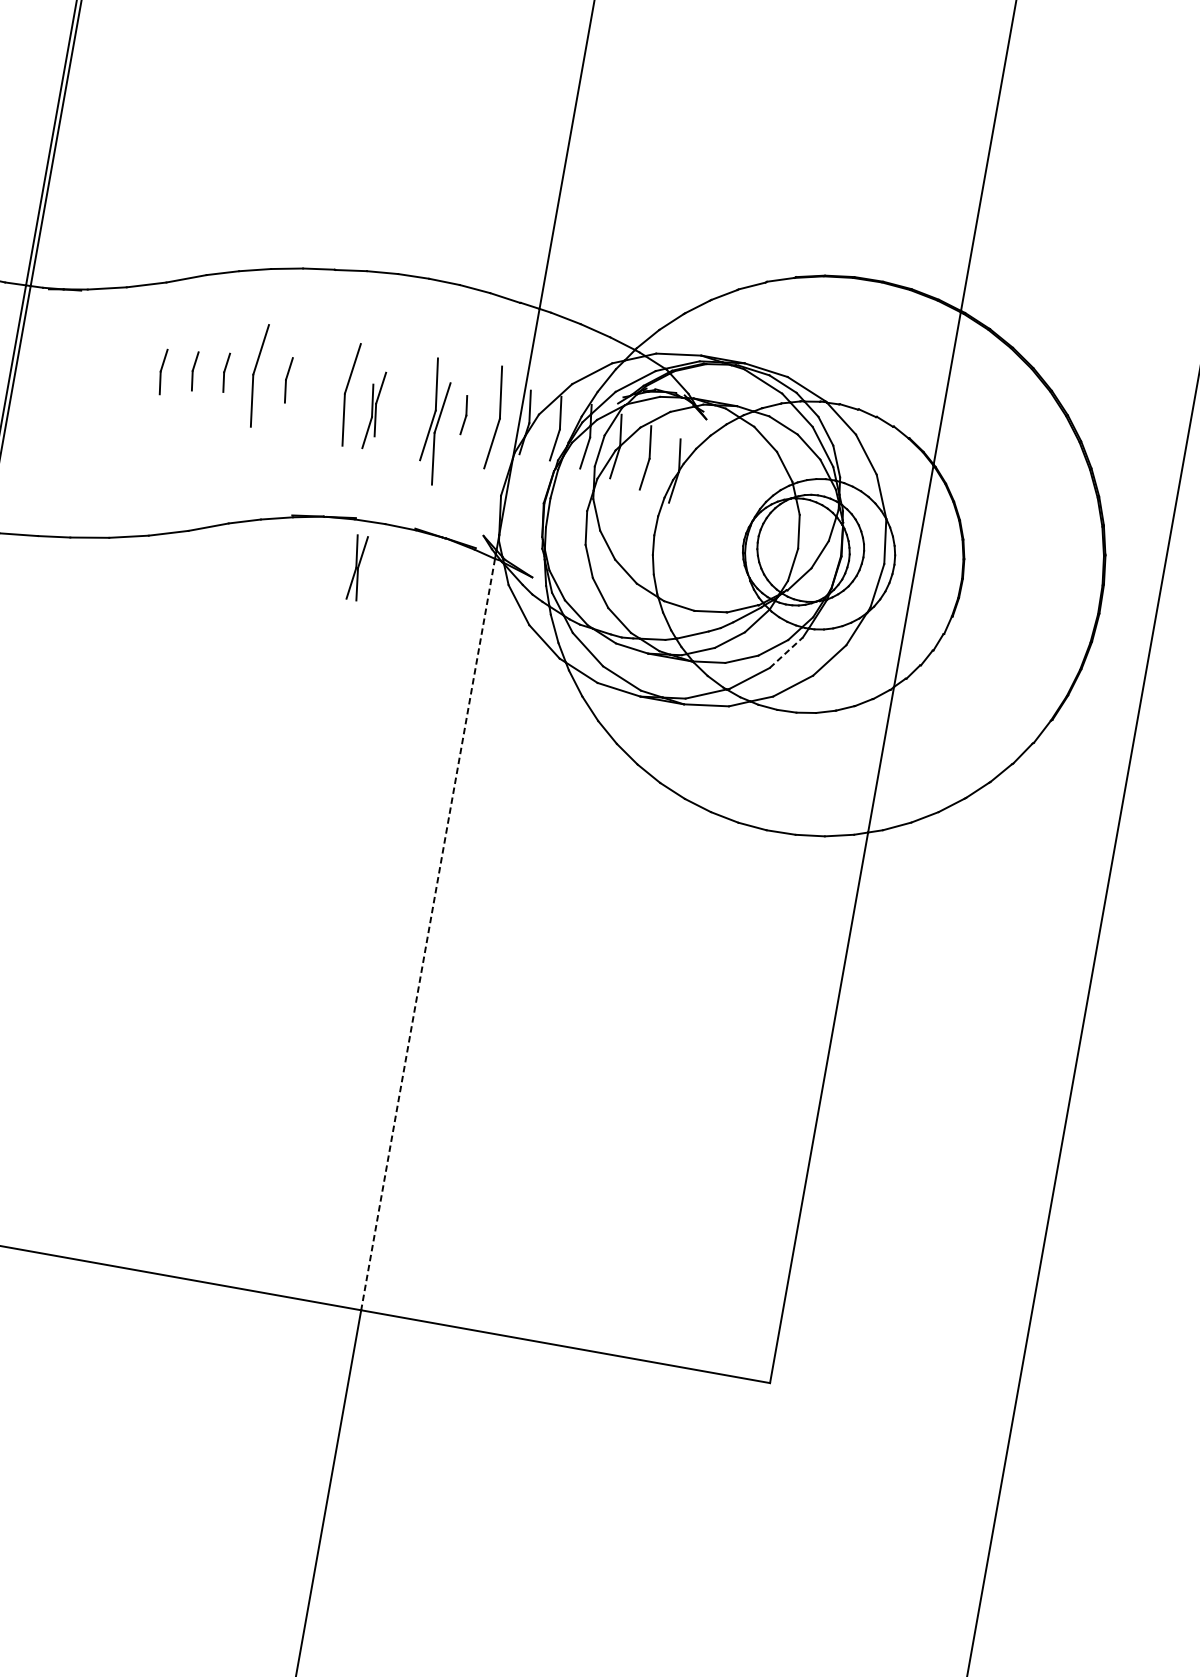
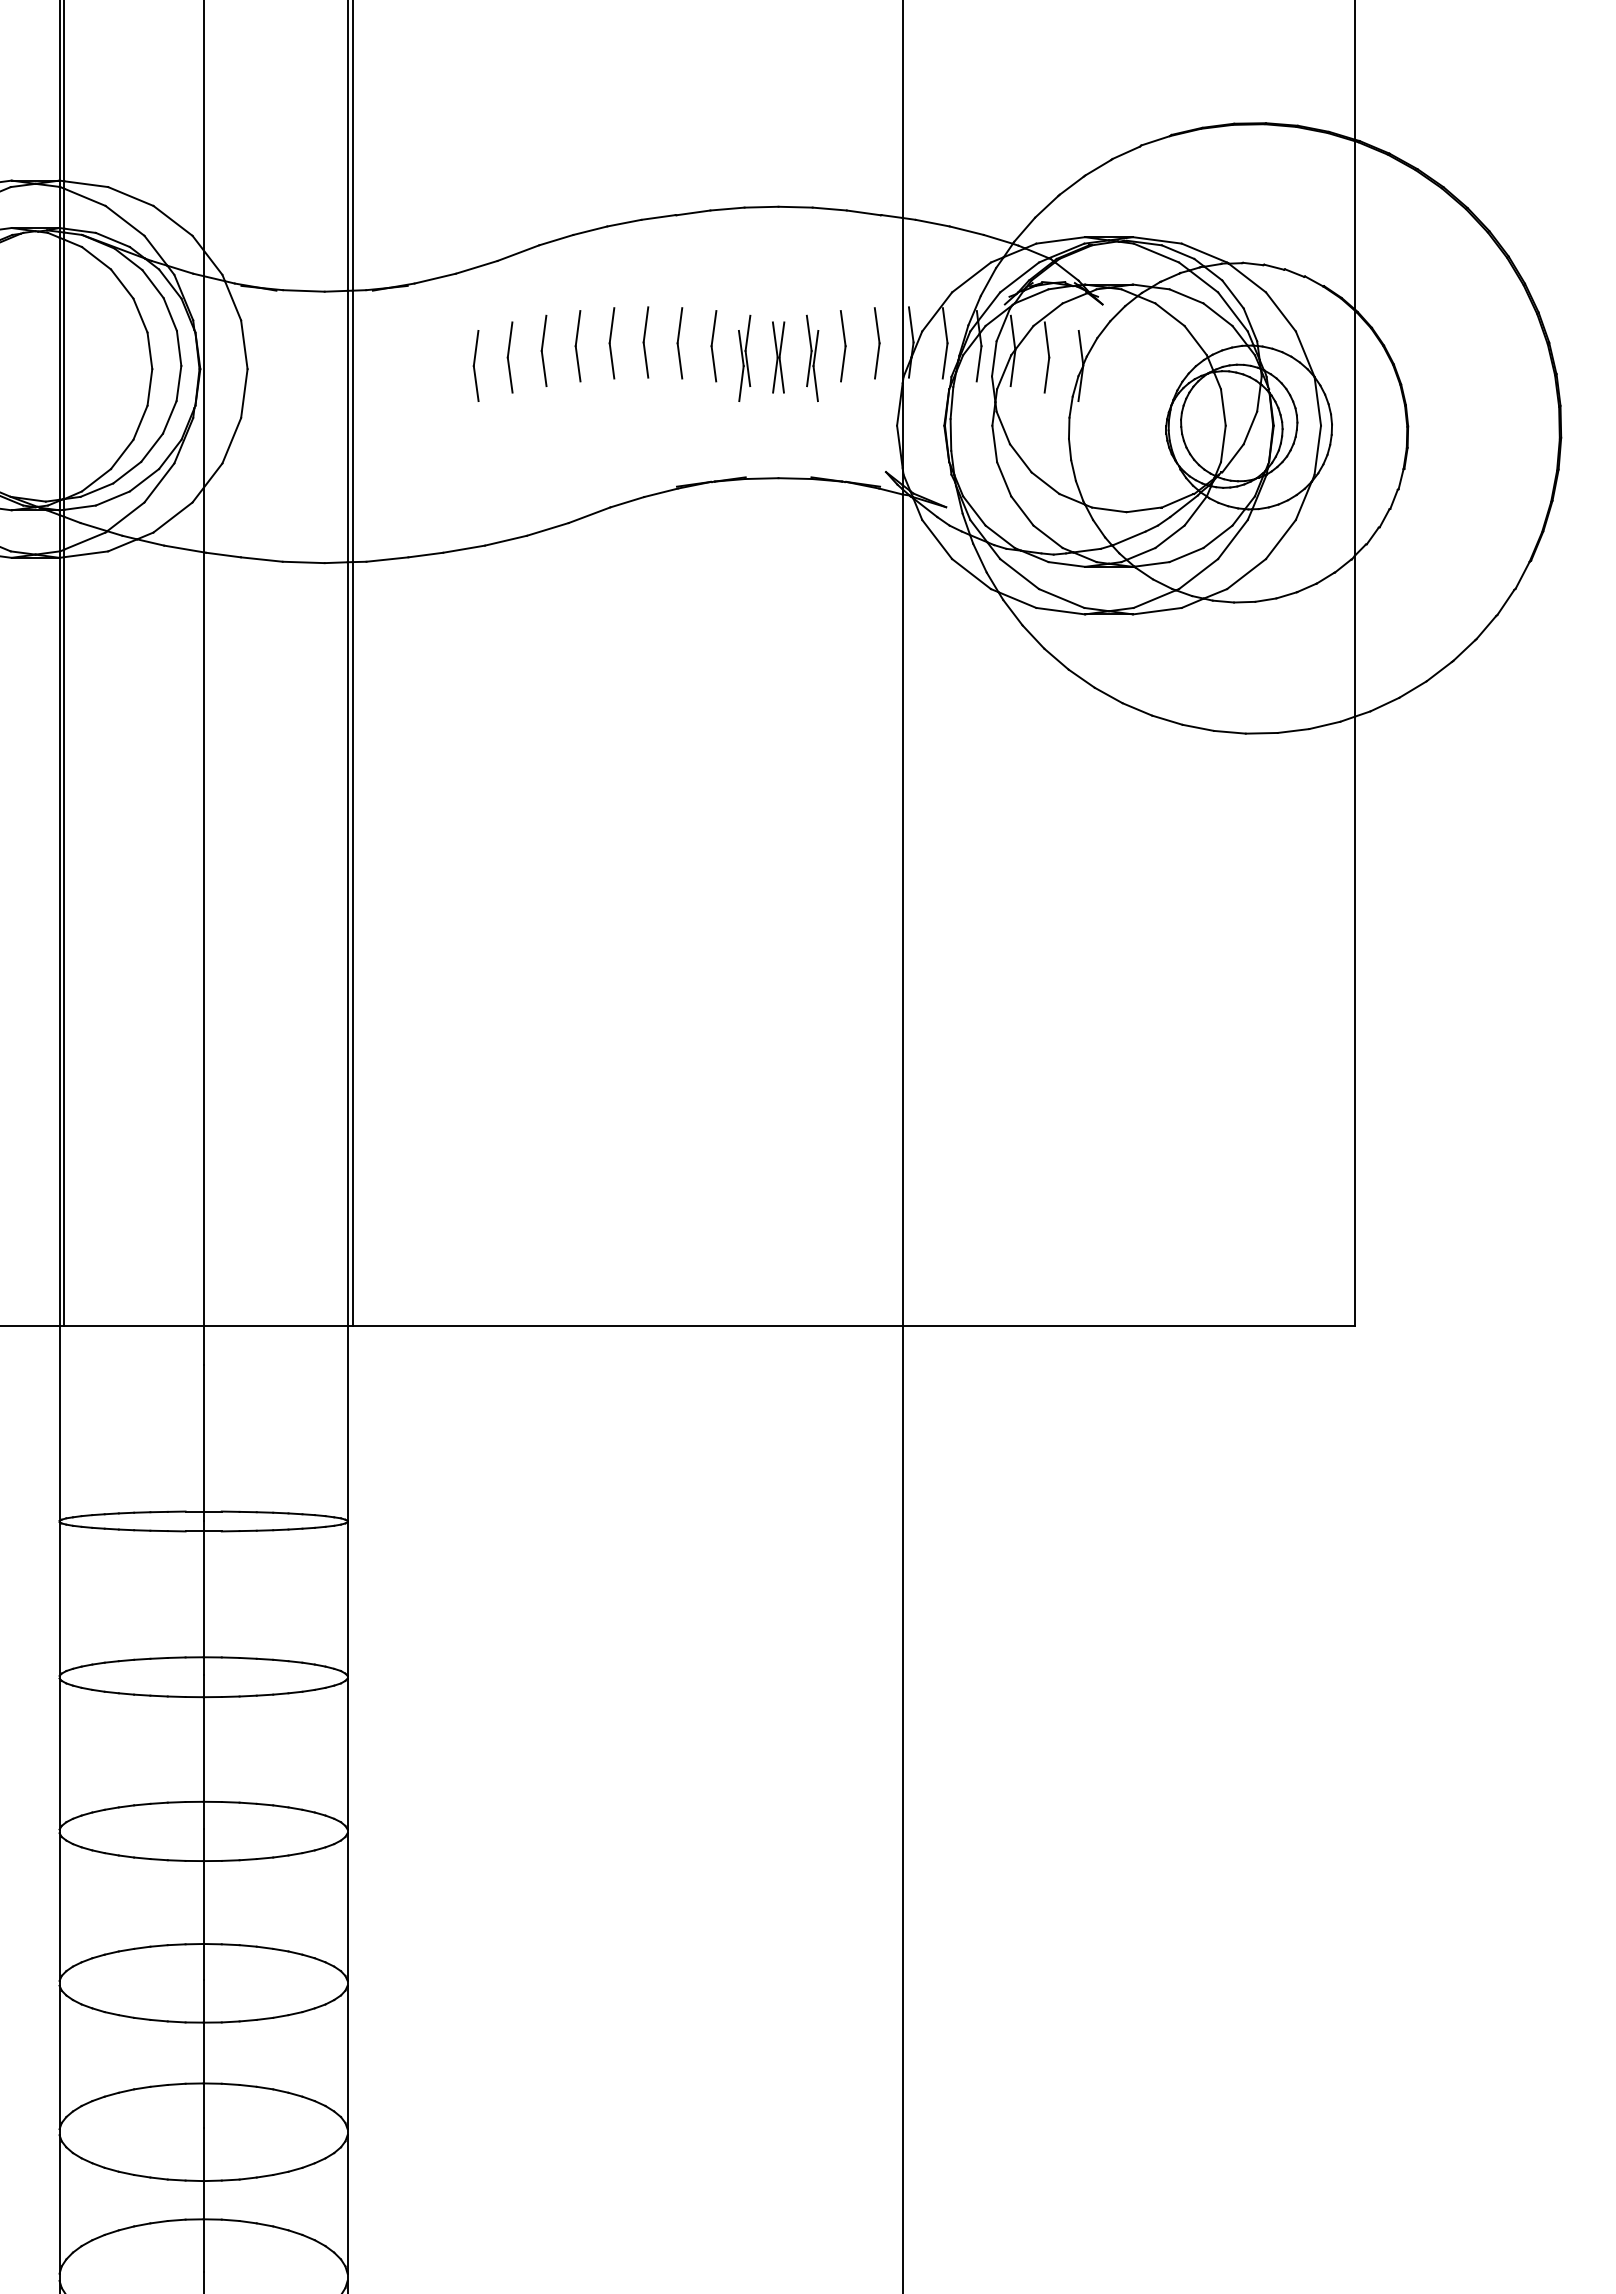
part: (193, 370) -> (543, 350), size x1.67
part: (161, 371) -> (509, 357), size x1.43
part: (224, 372) -> (577, 346), size x1.67
part: (129, 373) -> (475, 365), added
part: (256, 375) -> (611, 343), size x0.62
part: (287, 380) -> (645, 342), size x1.43
part: (317, 386) -> (679, 343), added
part: (347, 394) -> (713, 346), size x0.62
part: (464, 415) -> (842, 346), size x1.67
part: (495, 418) -> (876, 343), size x0.62
part: (435, 420) -> (812, 357), size x0.62
part: (357, 567) -> (778, 357), moved
line: (785, 652) -> (1232, 539), dashed -> solid
line: (427, 934) -> (902, 910), dashed -> solid

